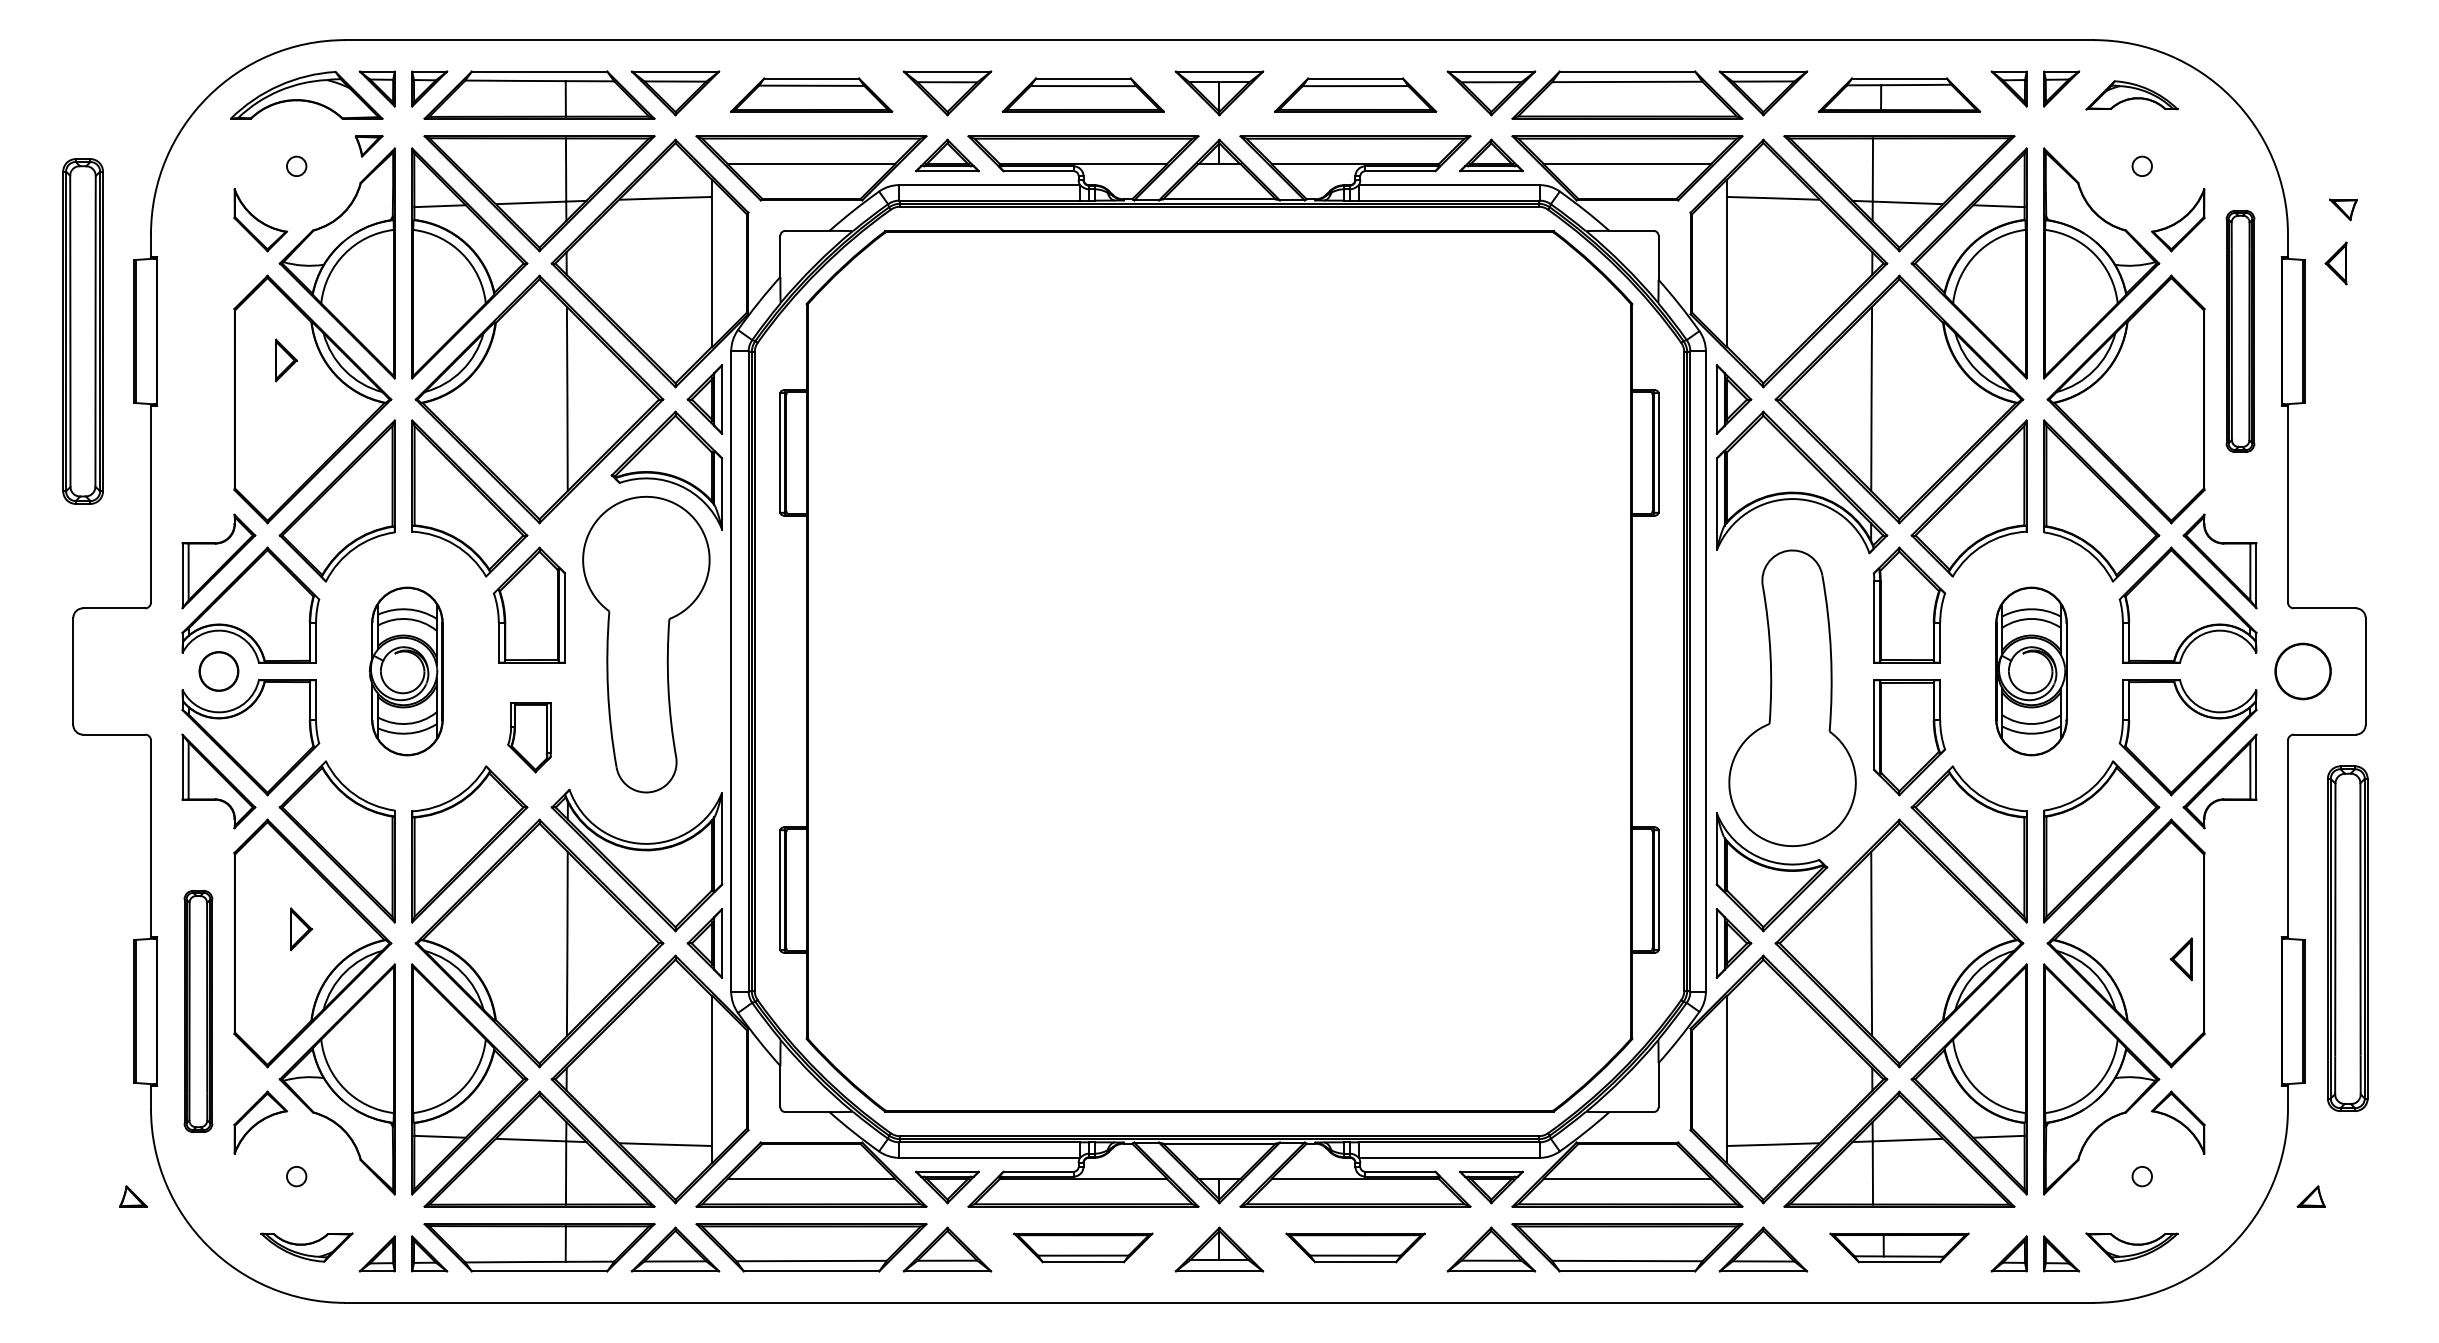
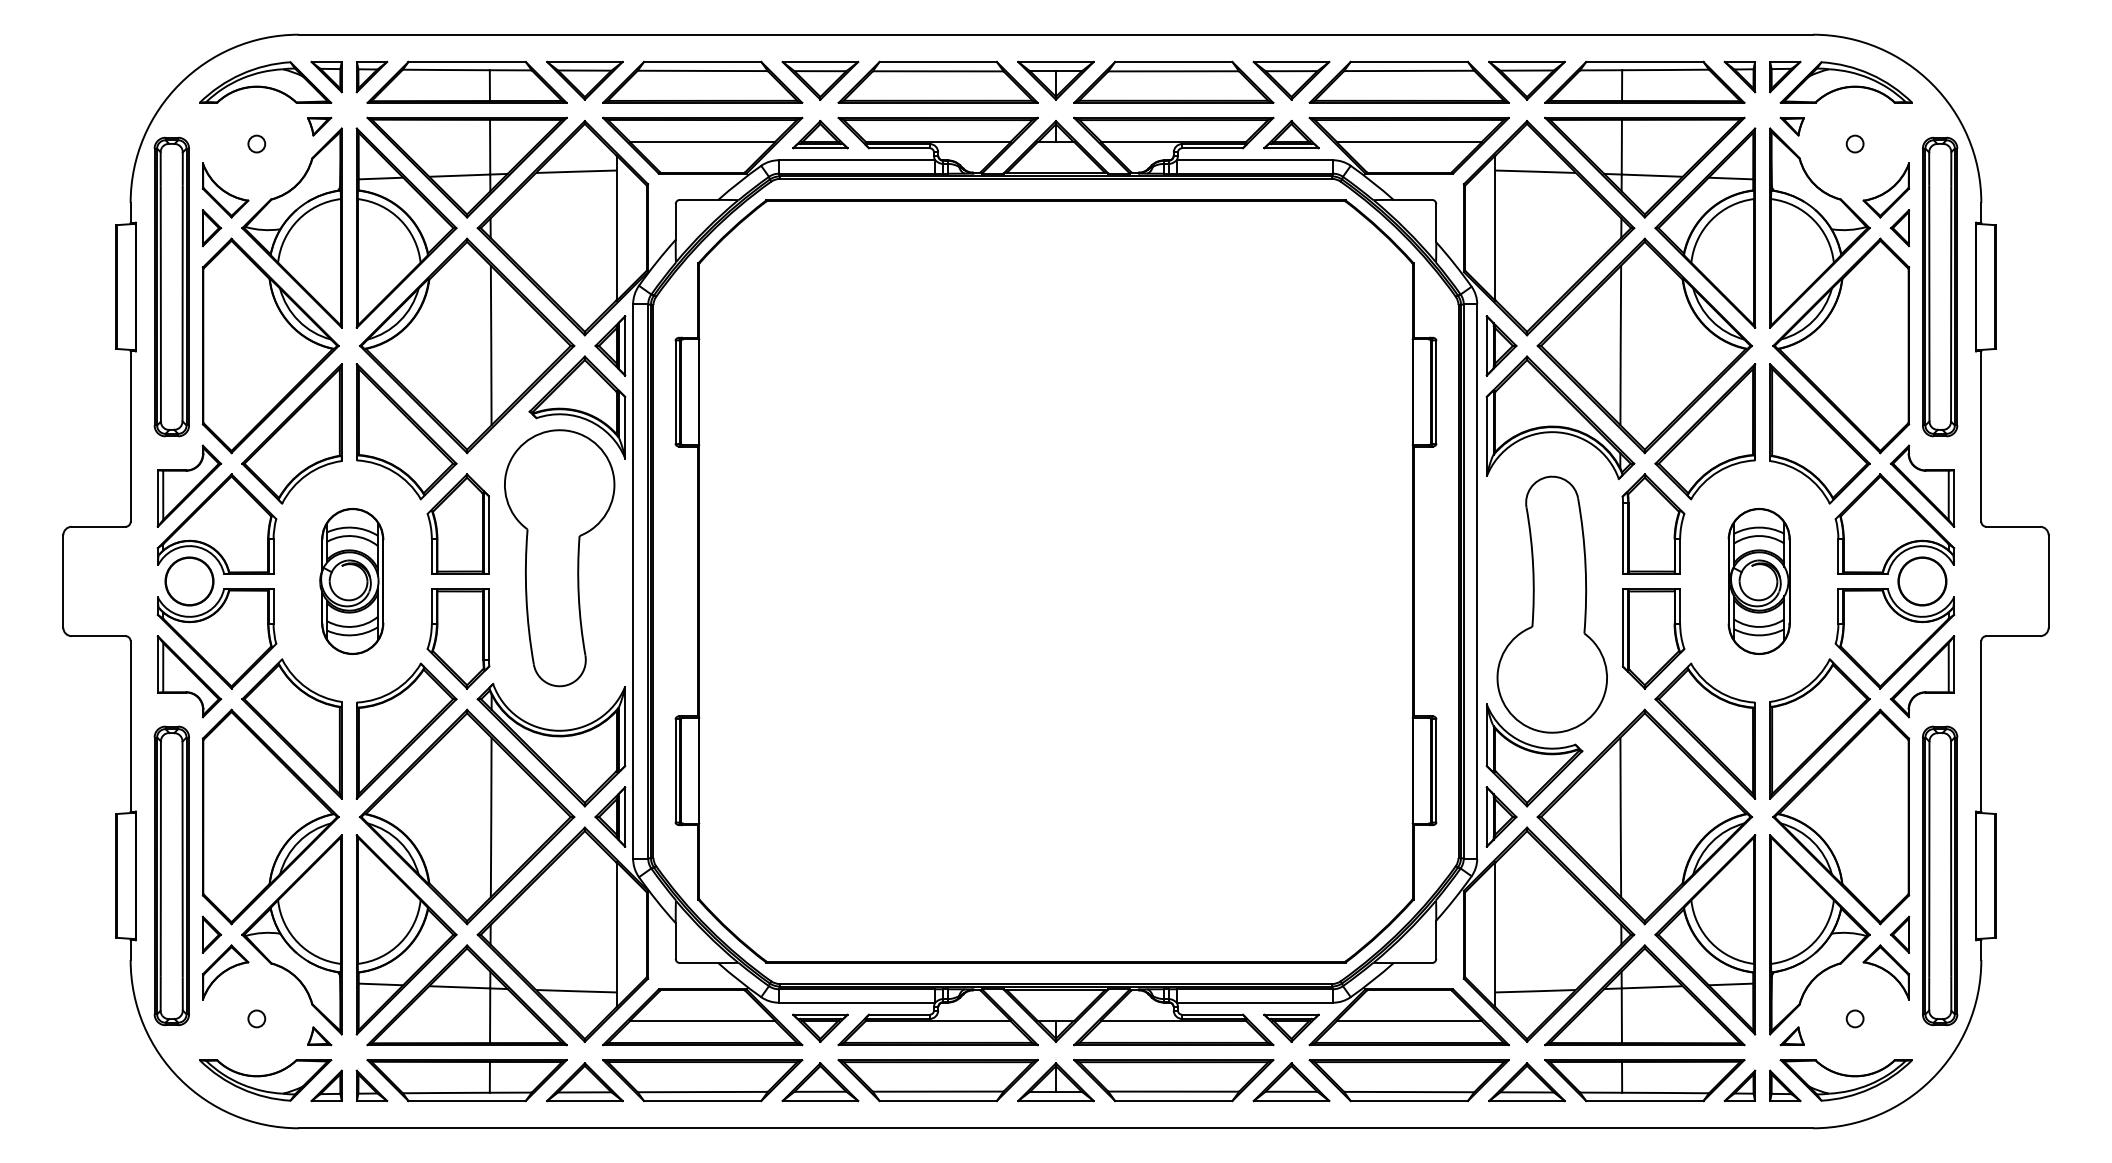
part: (811, 94) -> (702, 81), size x1.43
part: (1082, 94) -> (937, 81), size x1.43
part: (1355, 94) -> (1173, 81), size x1.43
part: (1899, 94) -> (1644, 81), size x1.43
part: (2131, 95) -> (1845, 82), size x1.67
part: (2342, 209) -> (1791, 126), moved
part: (2336, 263) -> (1900, 228), moved
part: (82, 330) -> (171, 286), moved
part: (2240, 330) -> (1940, 286), size x1.43
part: (285, 360) -> (211, 228), moved
circle: (218, 671) -> (189, 581), size x1.43
circle: (2303, 671) -> (1922, 581), moved
part: (529, 737) -> (458, 638), size x1.67
part: (300, 928) -> (211, 934), moved
part: (2348, 938) -> (1940, 875), moved
part: (2181, 959) -> (1900, 934), moved
part: (198, 1010) -> (171, 875), size x1.43
part: (133, 1196) -> (319, 1036), moved
part: (2310, 1196) -> (1791, 1036), moved
part: (306, 1247) -> (265, 1080), size x1.67
part: (1082, 1247) -> (937, 1080), size x1.67
part: (1355, 1247) -> (1173, 1080), size x1.67
part: (1899, 1247) -> (1644, 1080), size x1.67
part: (2131, 1247) -> (1845, 1080), size x1.67

